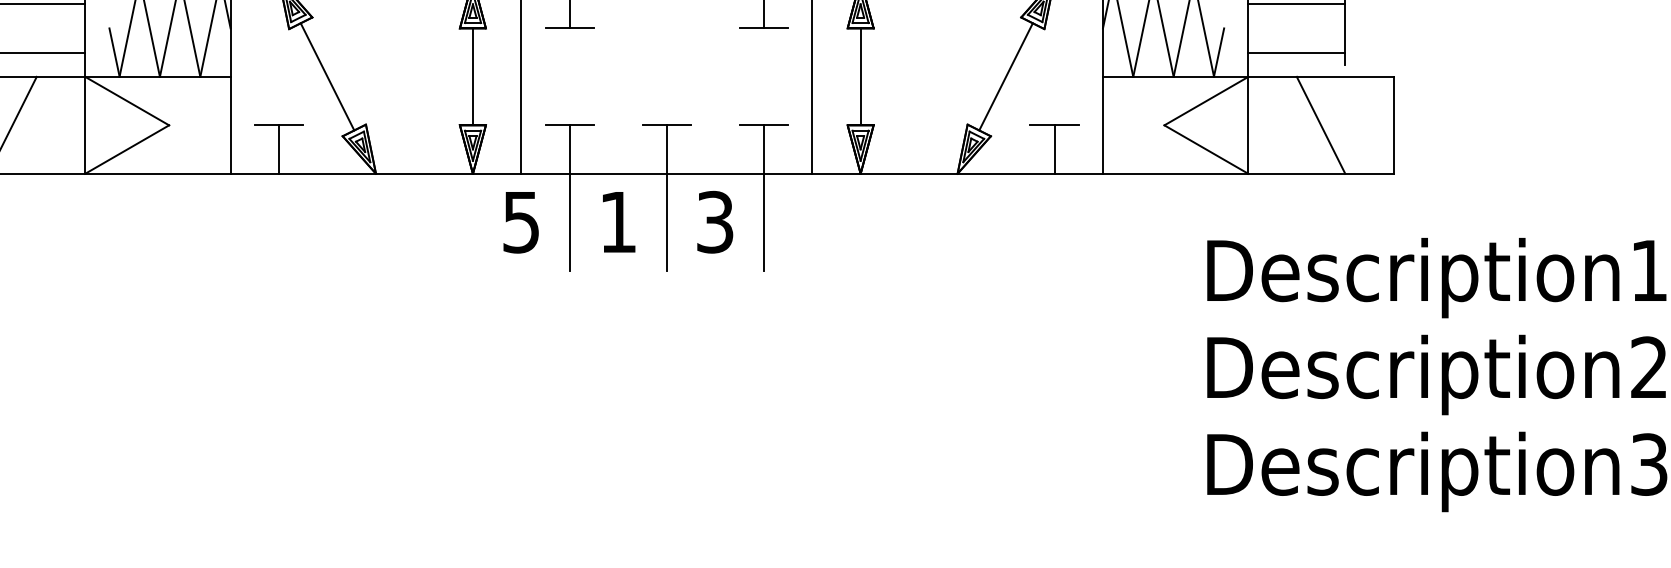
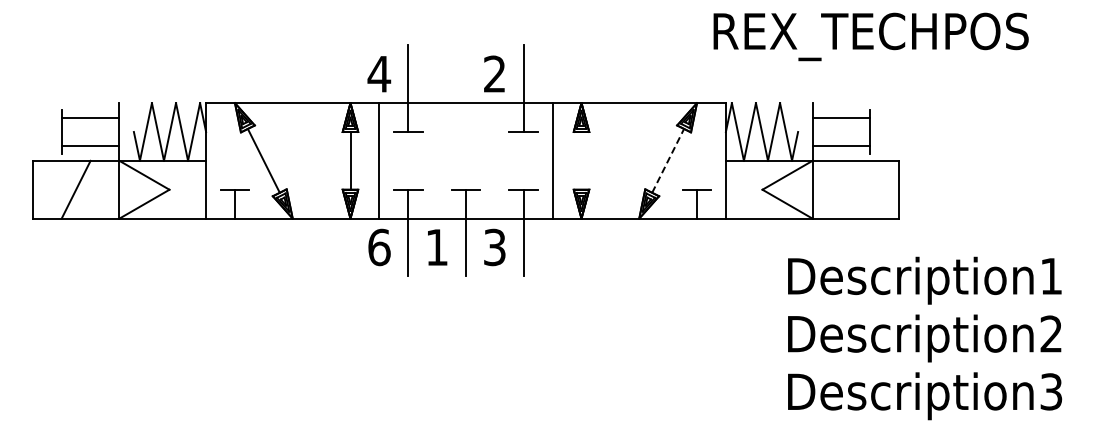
line: (860, 76) -> (581, 160), removed
line: (1006, 76) -> (668, 160), solid -> dashed
line: (1320, 124) -> (855, 189), removed
text: (521, 222) -> (379, 247), 5 -> 6

